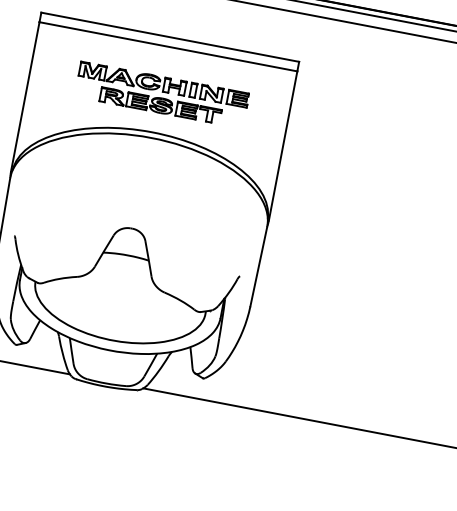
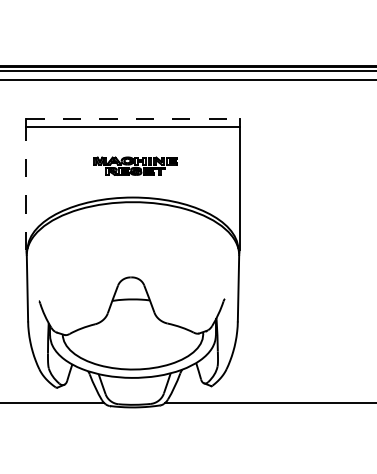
line: (170, 37) -> (133, 119), solid -> dashed
part: (162, 94) -> (135, 165), size x0.6
line: (25, 96) -> (26, 188), solid -> dashed

